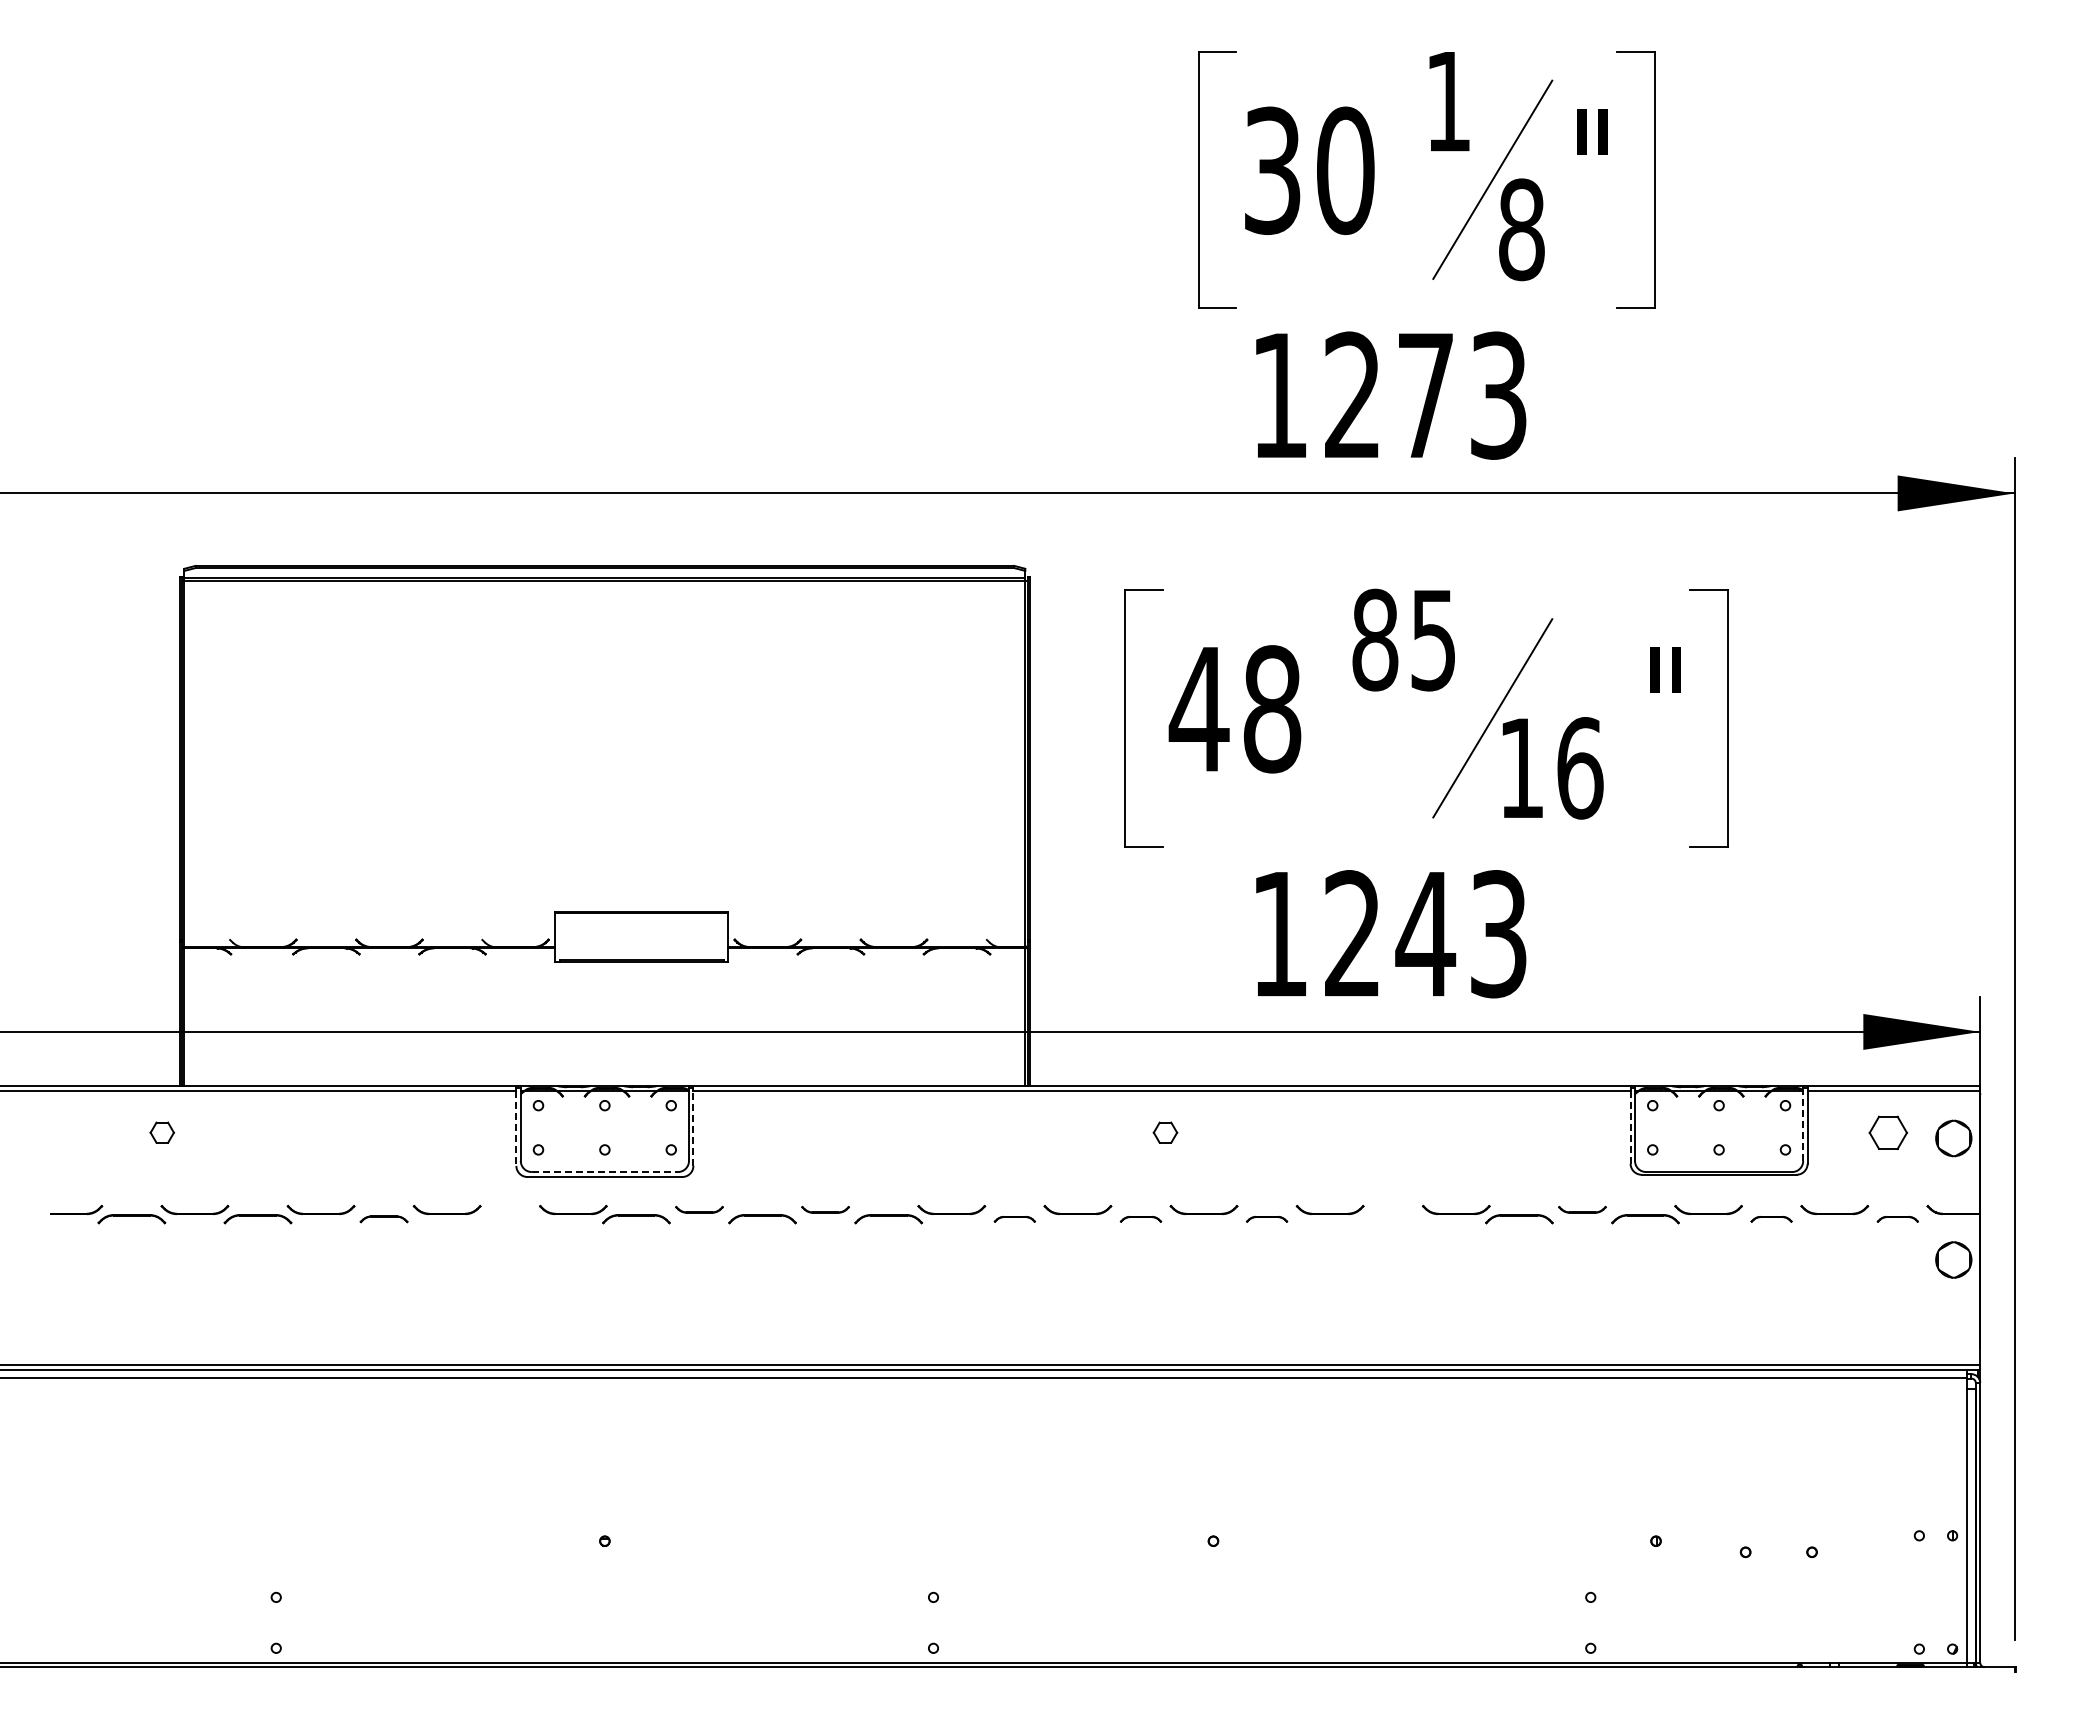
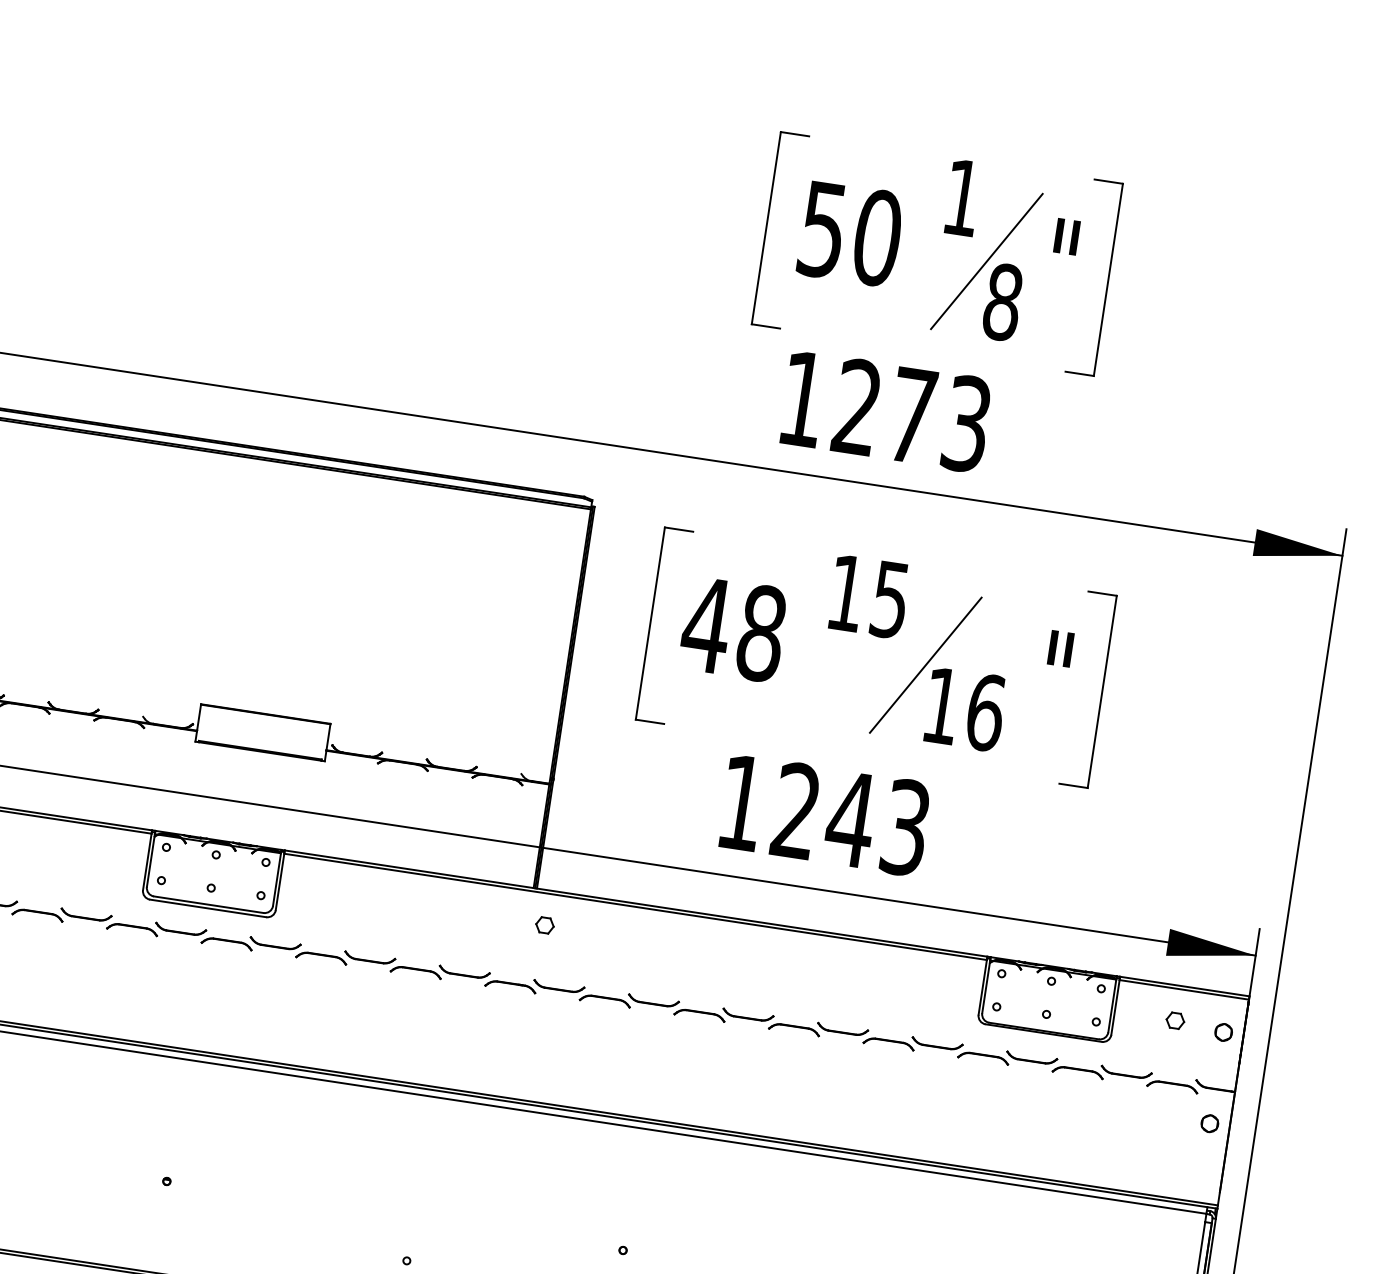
text: (1272, 170) -> (822, 229), 30 -> 50
text: (1375, 639) -> (846, 592), 85 -> 15
line: (1803, 1125) -> (1112, 1005), dashed -> solid
line: (1630, 1127) -> (982, 987), dashed -> solid
line: (516, 1128) -> (147, 862), dashed -> solid
line: (693, 1128) -> (280, 882), dashed -> solid
part: (1165, 1132) -> (545, 925), moved
part: (1888, 1132) -> (1175, 1020), size x0.62
circle: (1953, 1138) -> (1223, 1032), size x0.62
line: (605, 1172) -> (209, 905), dashed -> solid
part: (699, 1209) -> (275, 943), size x1.43
part: (825, 1209) -> (369, 957), size x1.43
part: (1582, 1209) -> (937, 1043), size x1.43
part: (383, 1219) -> (37, 915), size x1.43
part: (509, 1219) -> (131, 929), added
part: (1014, 1219) -> (510, 986), size x1.67
part: (1140, 1219) -> (604, 1001), size x1.67
part: (1266, 1219) -> (699, 1015), size x1.67
part: (1392, 1219) -> (793, 1029), added
part: (1771, 1219) -> (1077, 1072), size x1.67
part: (1897, 1219) -> (1172, 1086), size x1.67
circle: (1953, 1260) -> (1209, 1123), size x0.62

